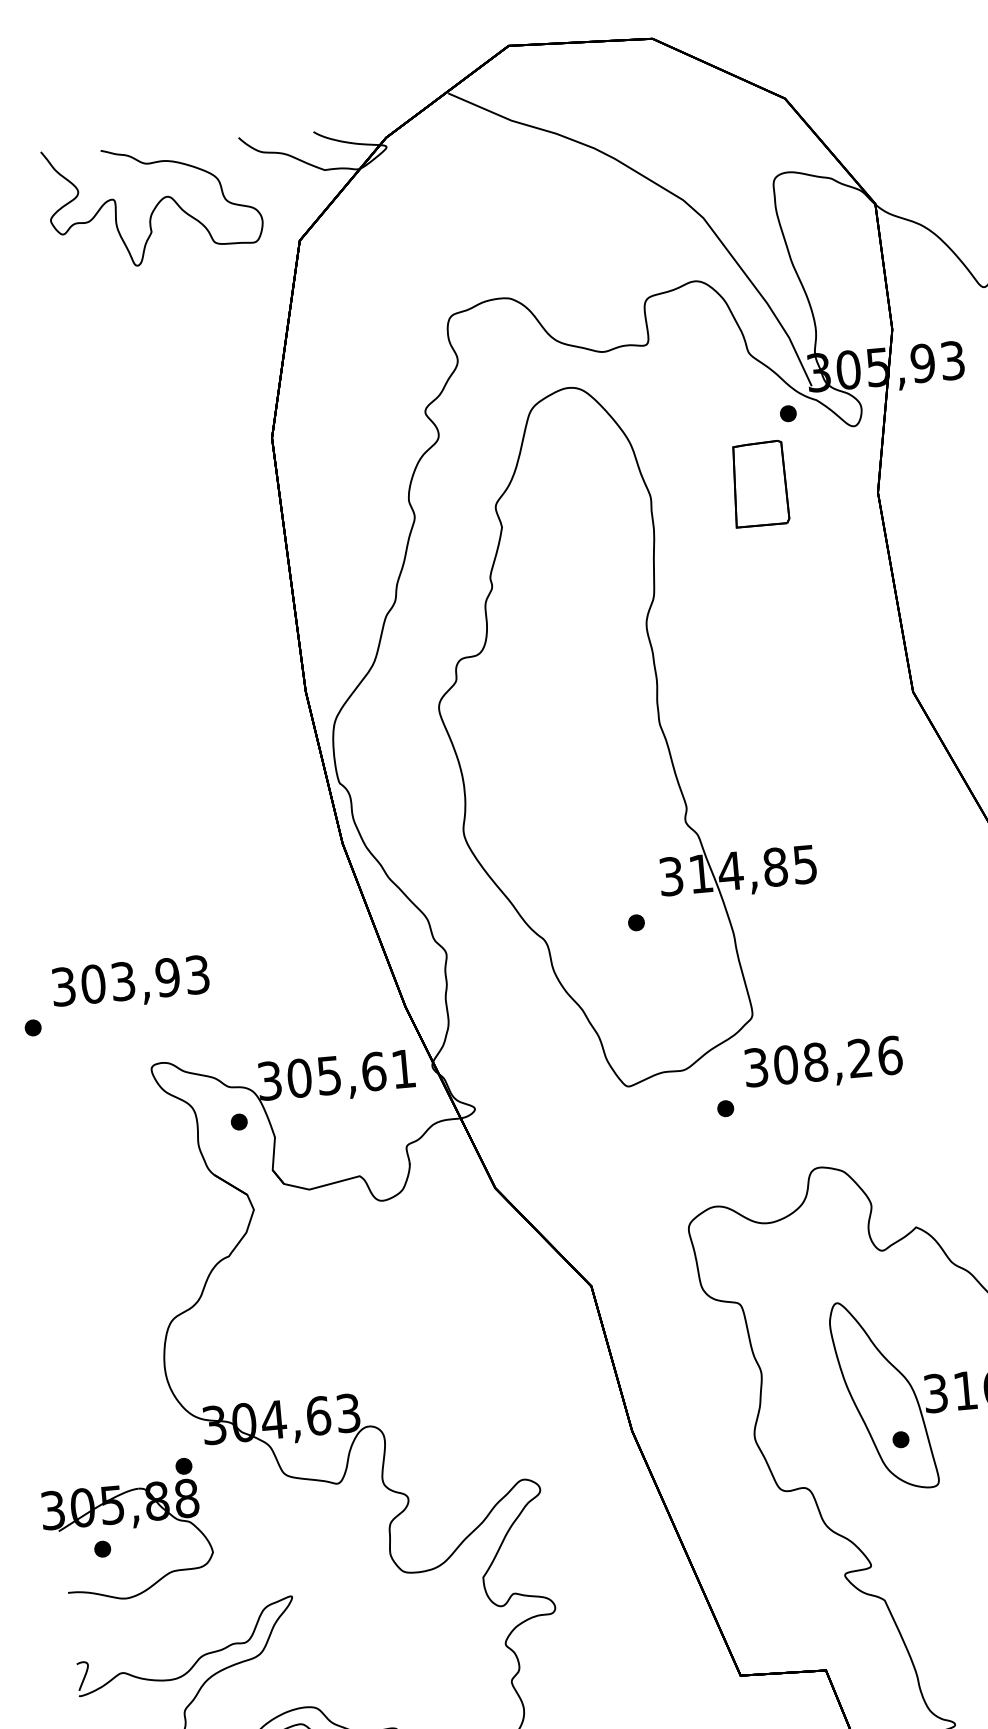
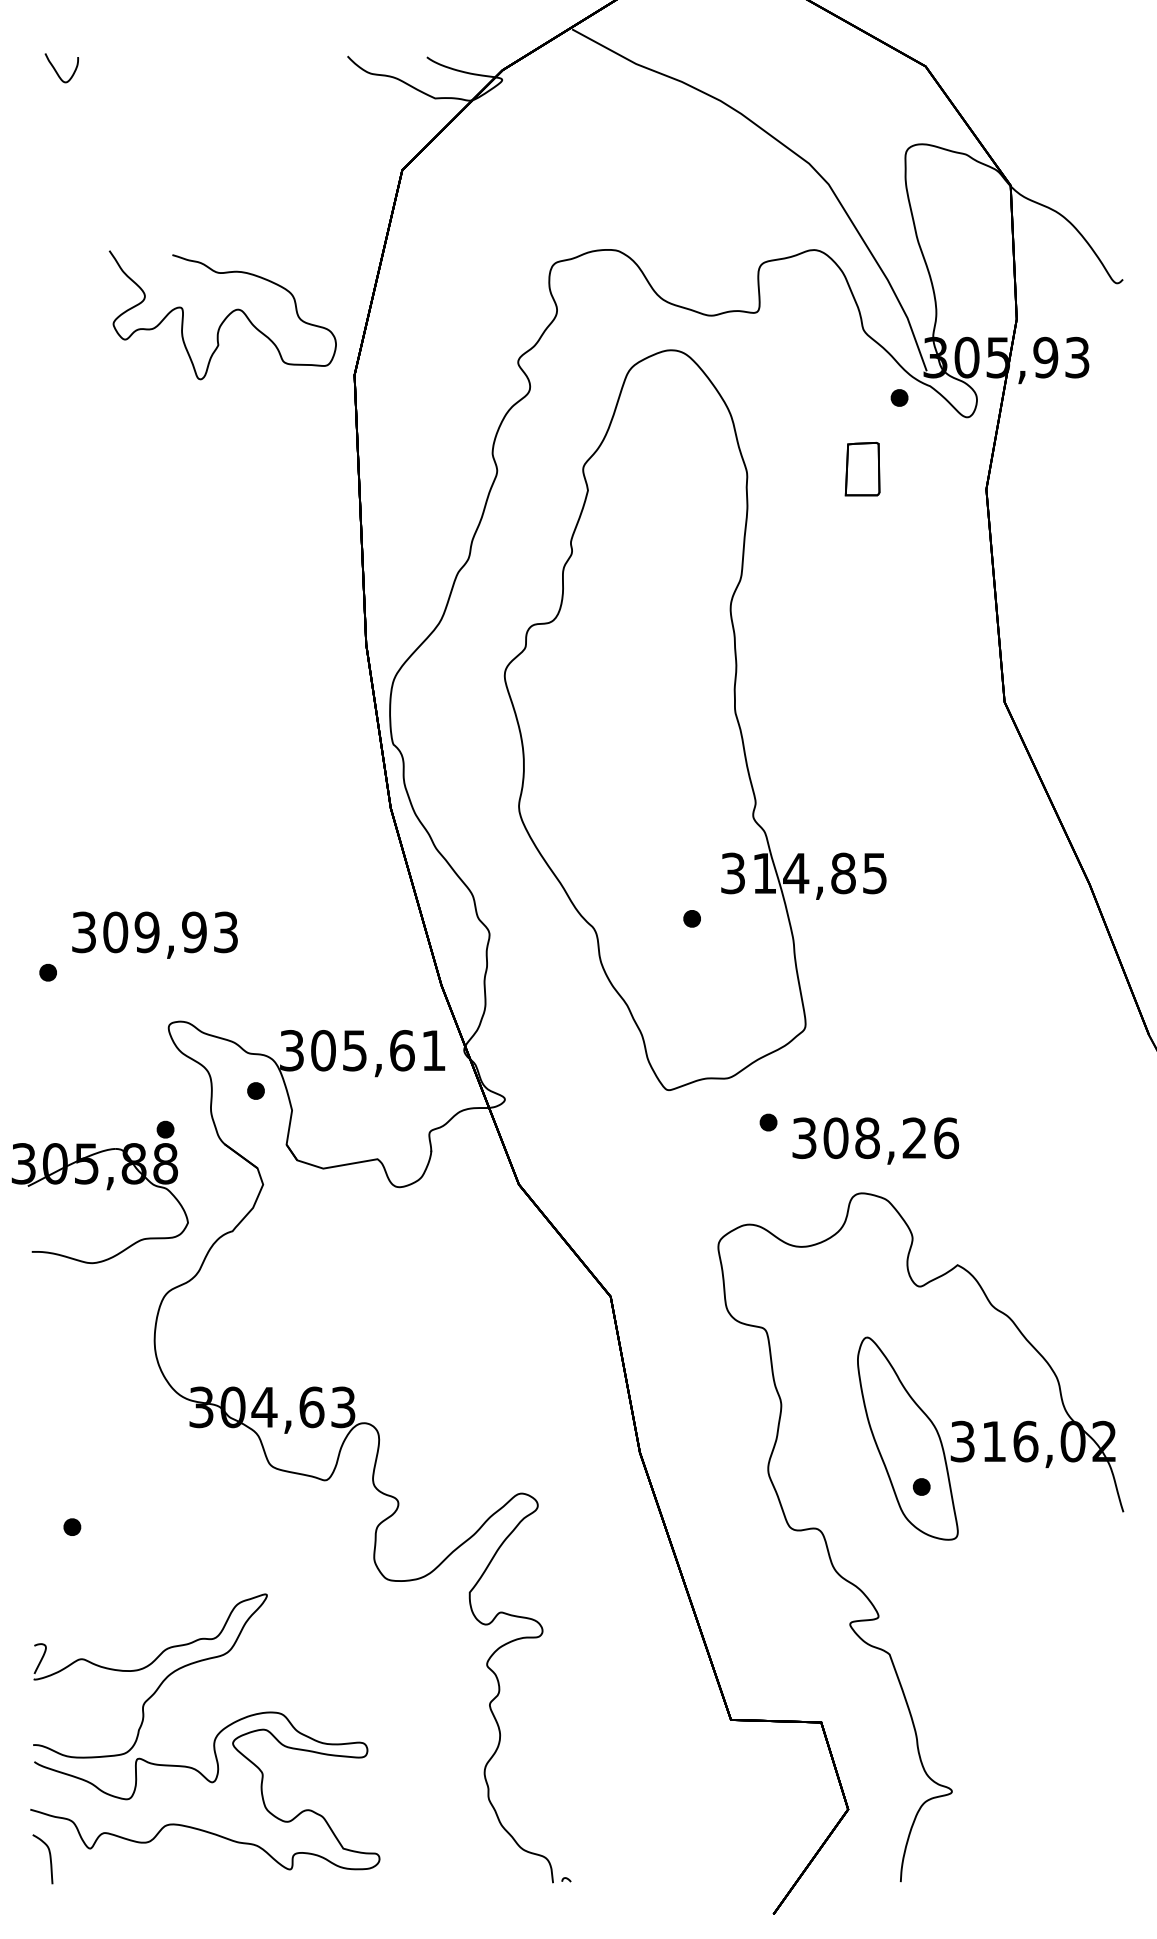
curve: (156, 205) -> (225, 317), moved
part: (759, 483) -> (862, 468), size x0.6
text: (122, 981) -> (146, 932), 303,93 -> 309,93
text: (823, 1063) -> (875, 1140), moved
part: (133, 1528) -> (106, 1190), moved

